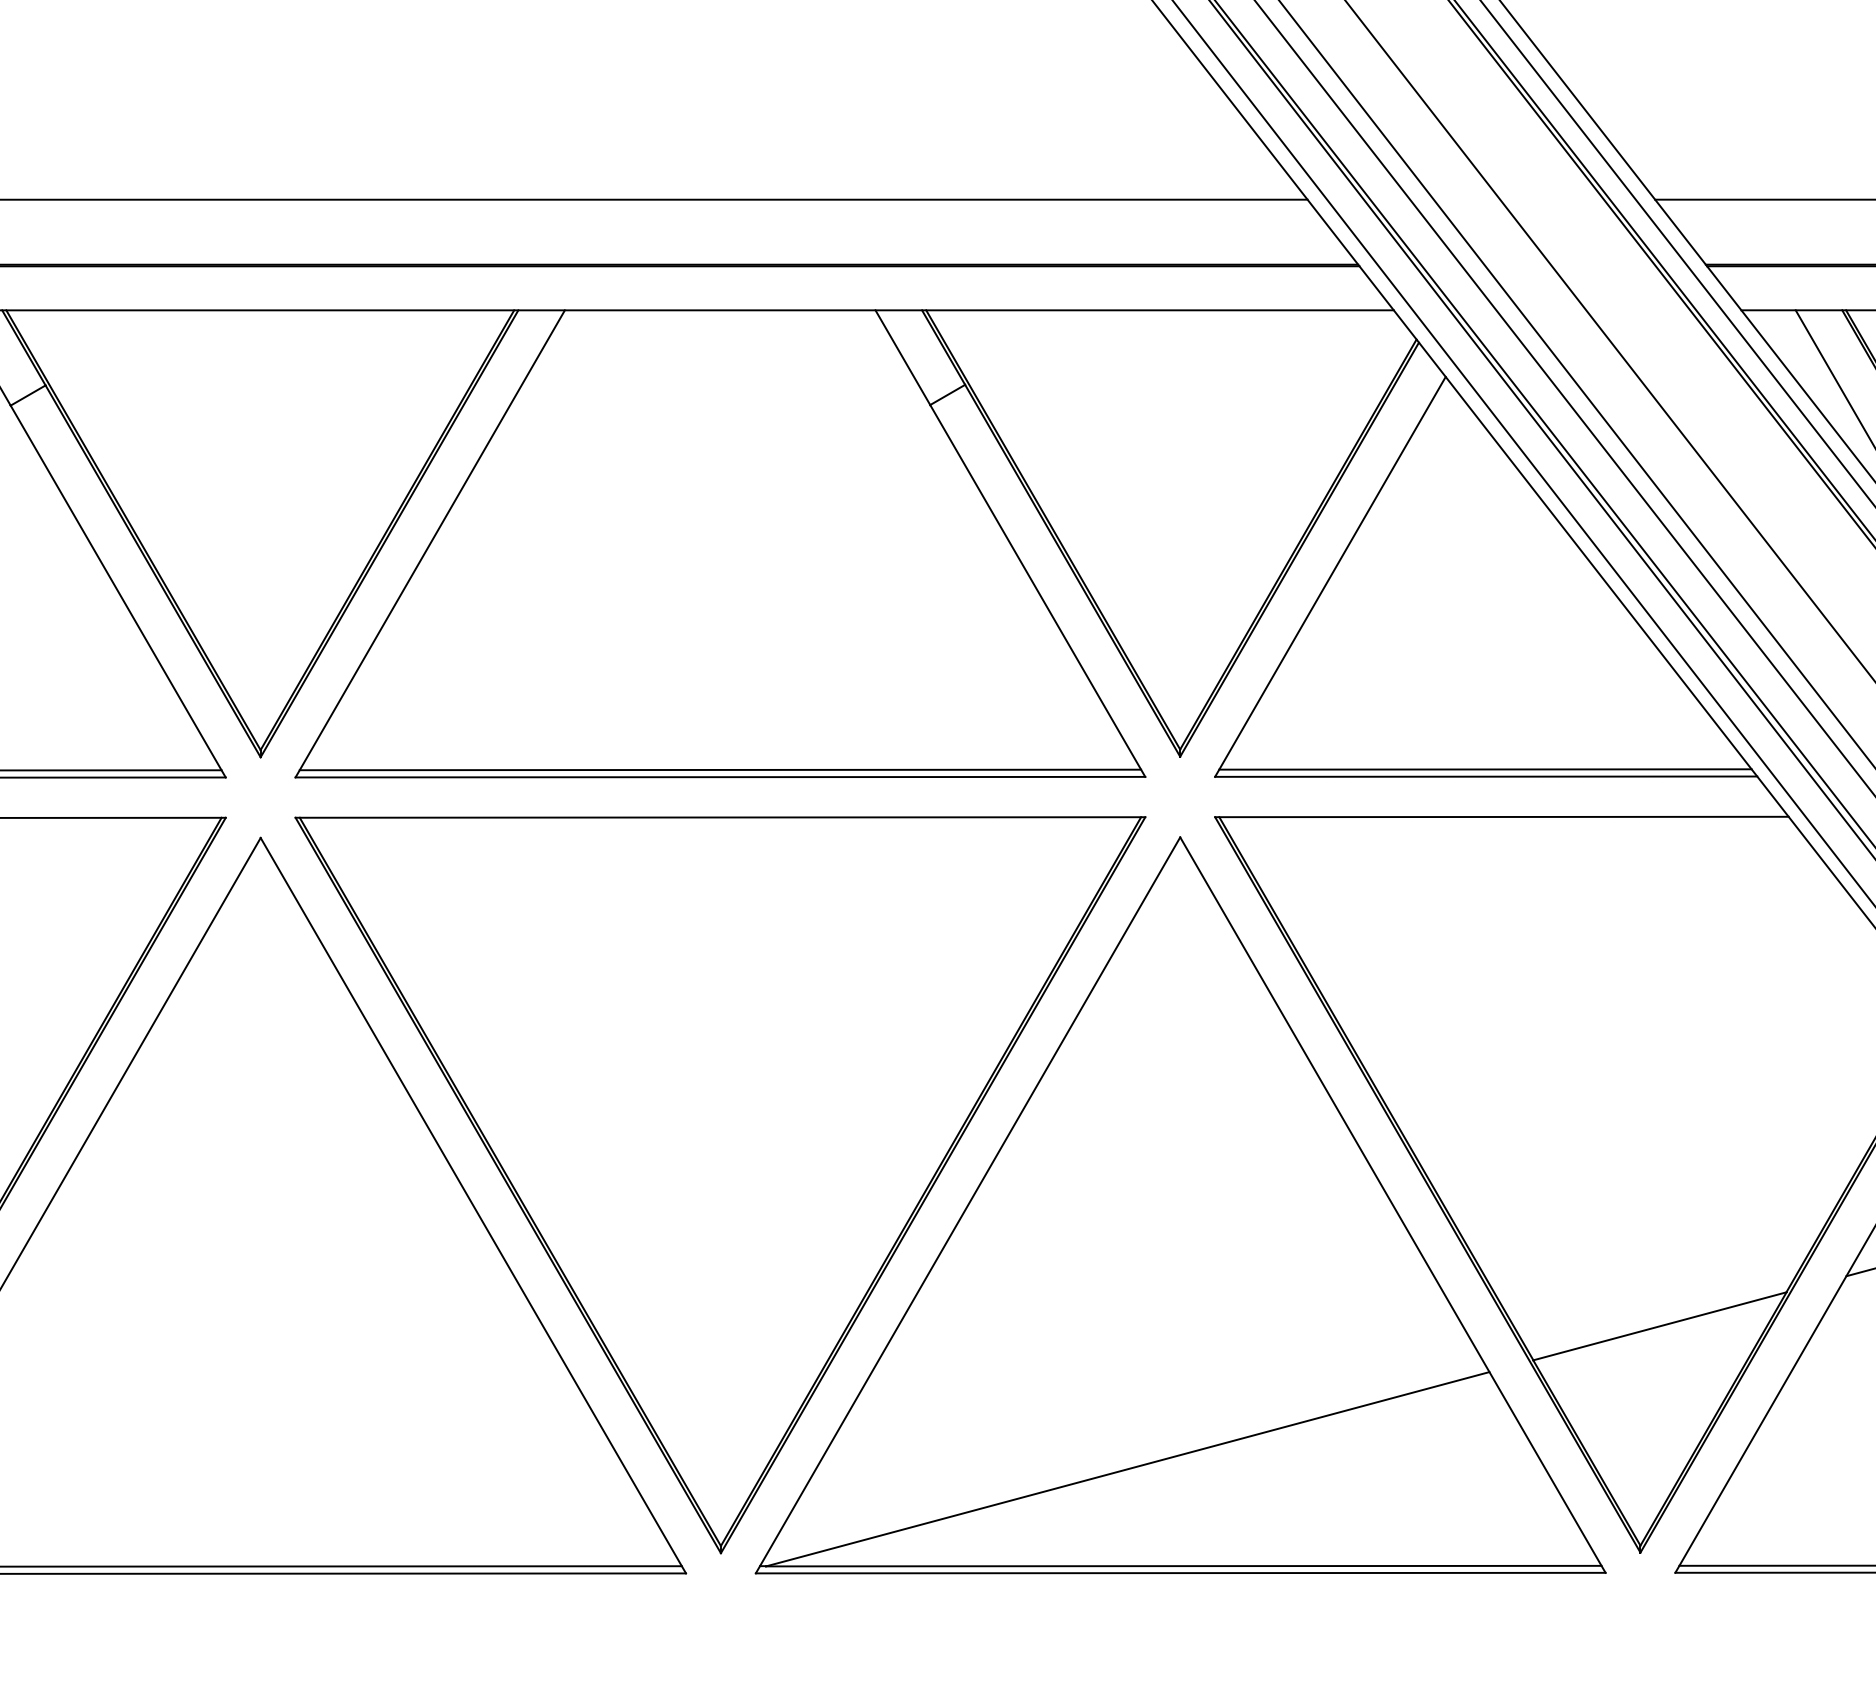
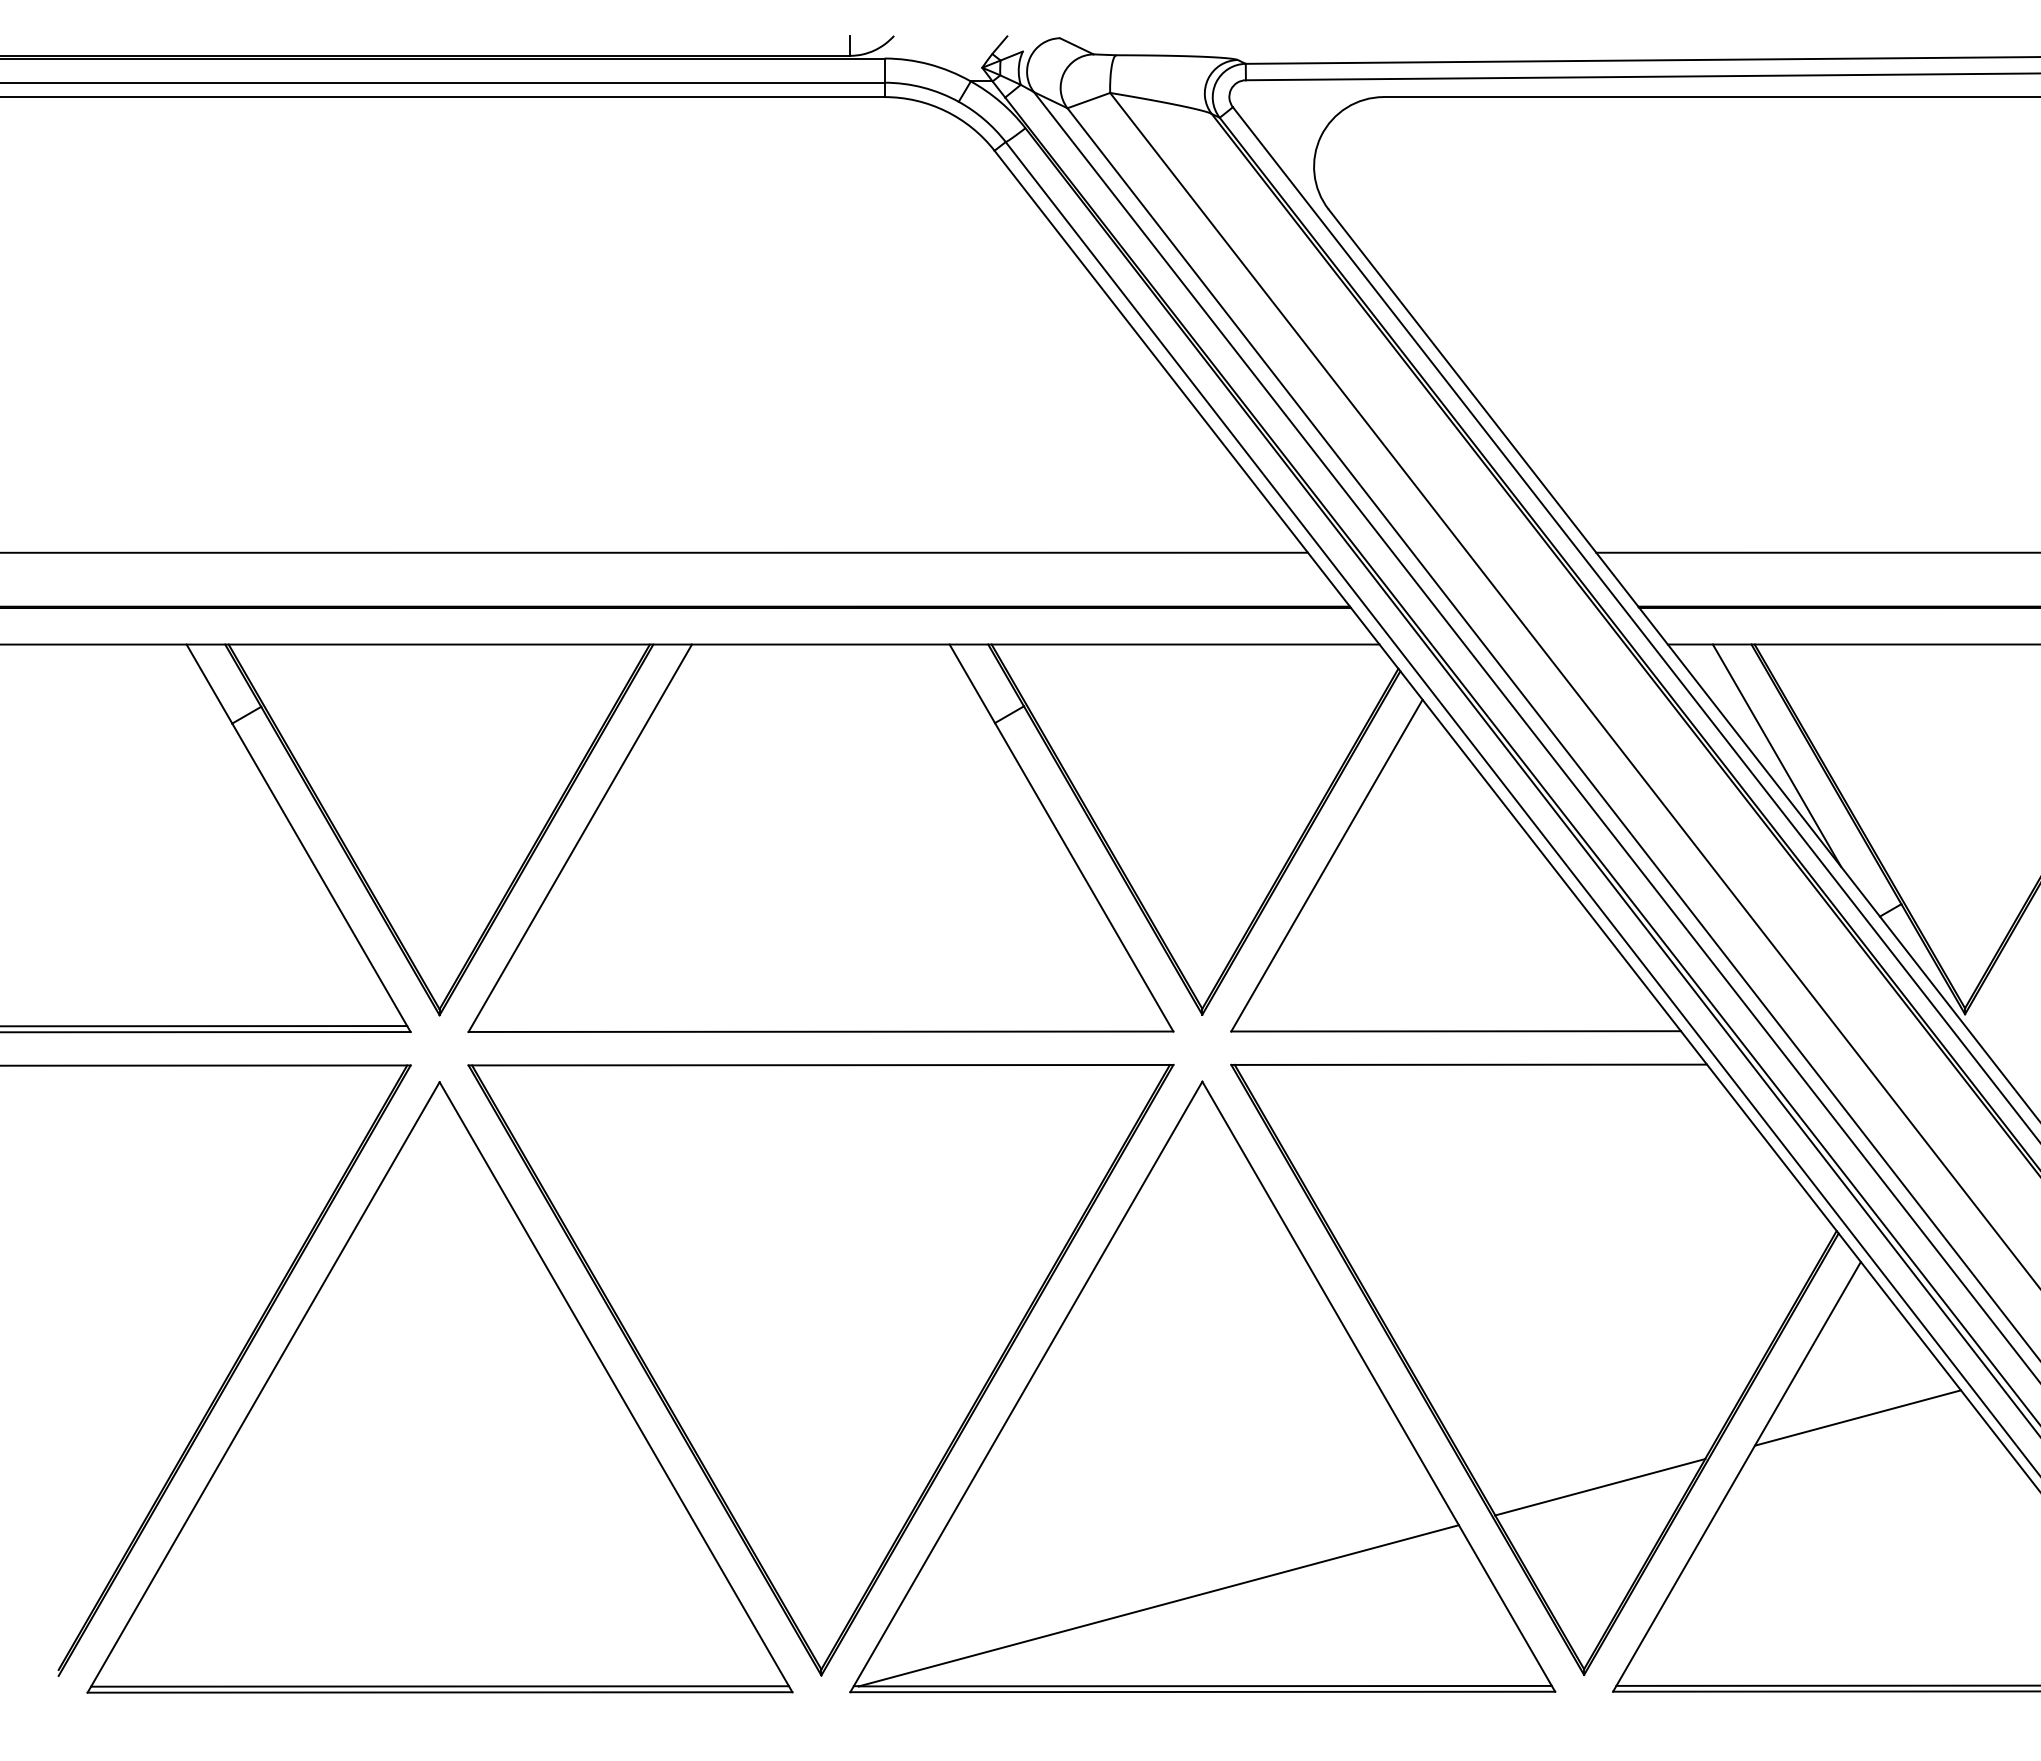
line: (719, 769) -> (820, 1025), removed
line: (1485, 769) -> (1455, 1025), removed

